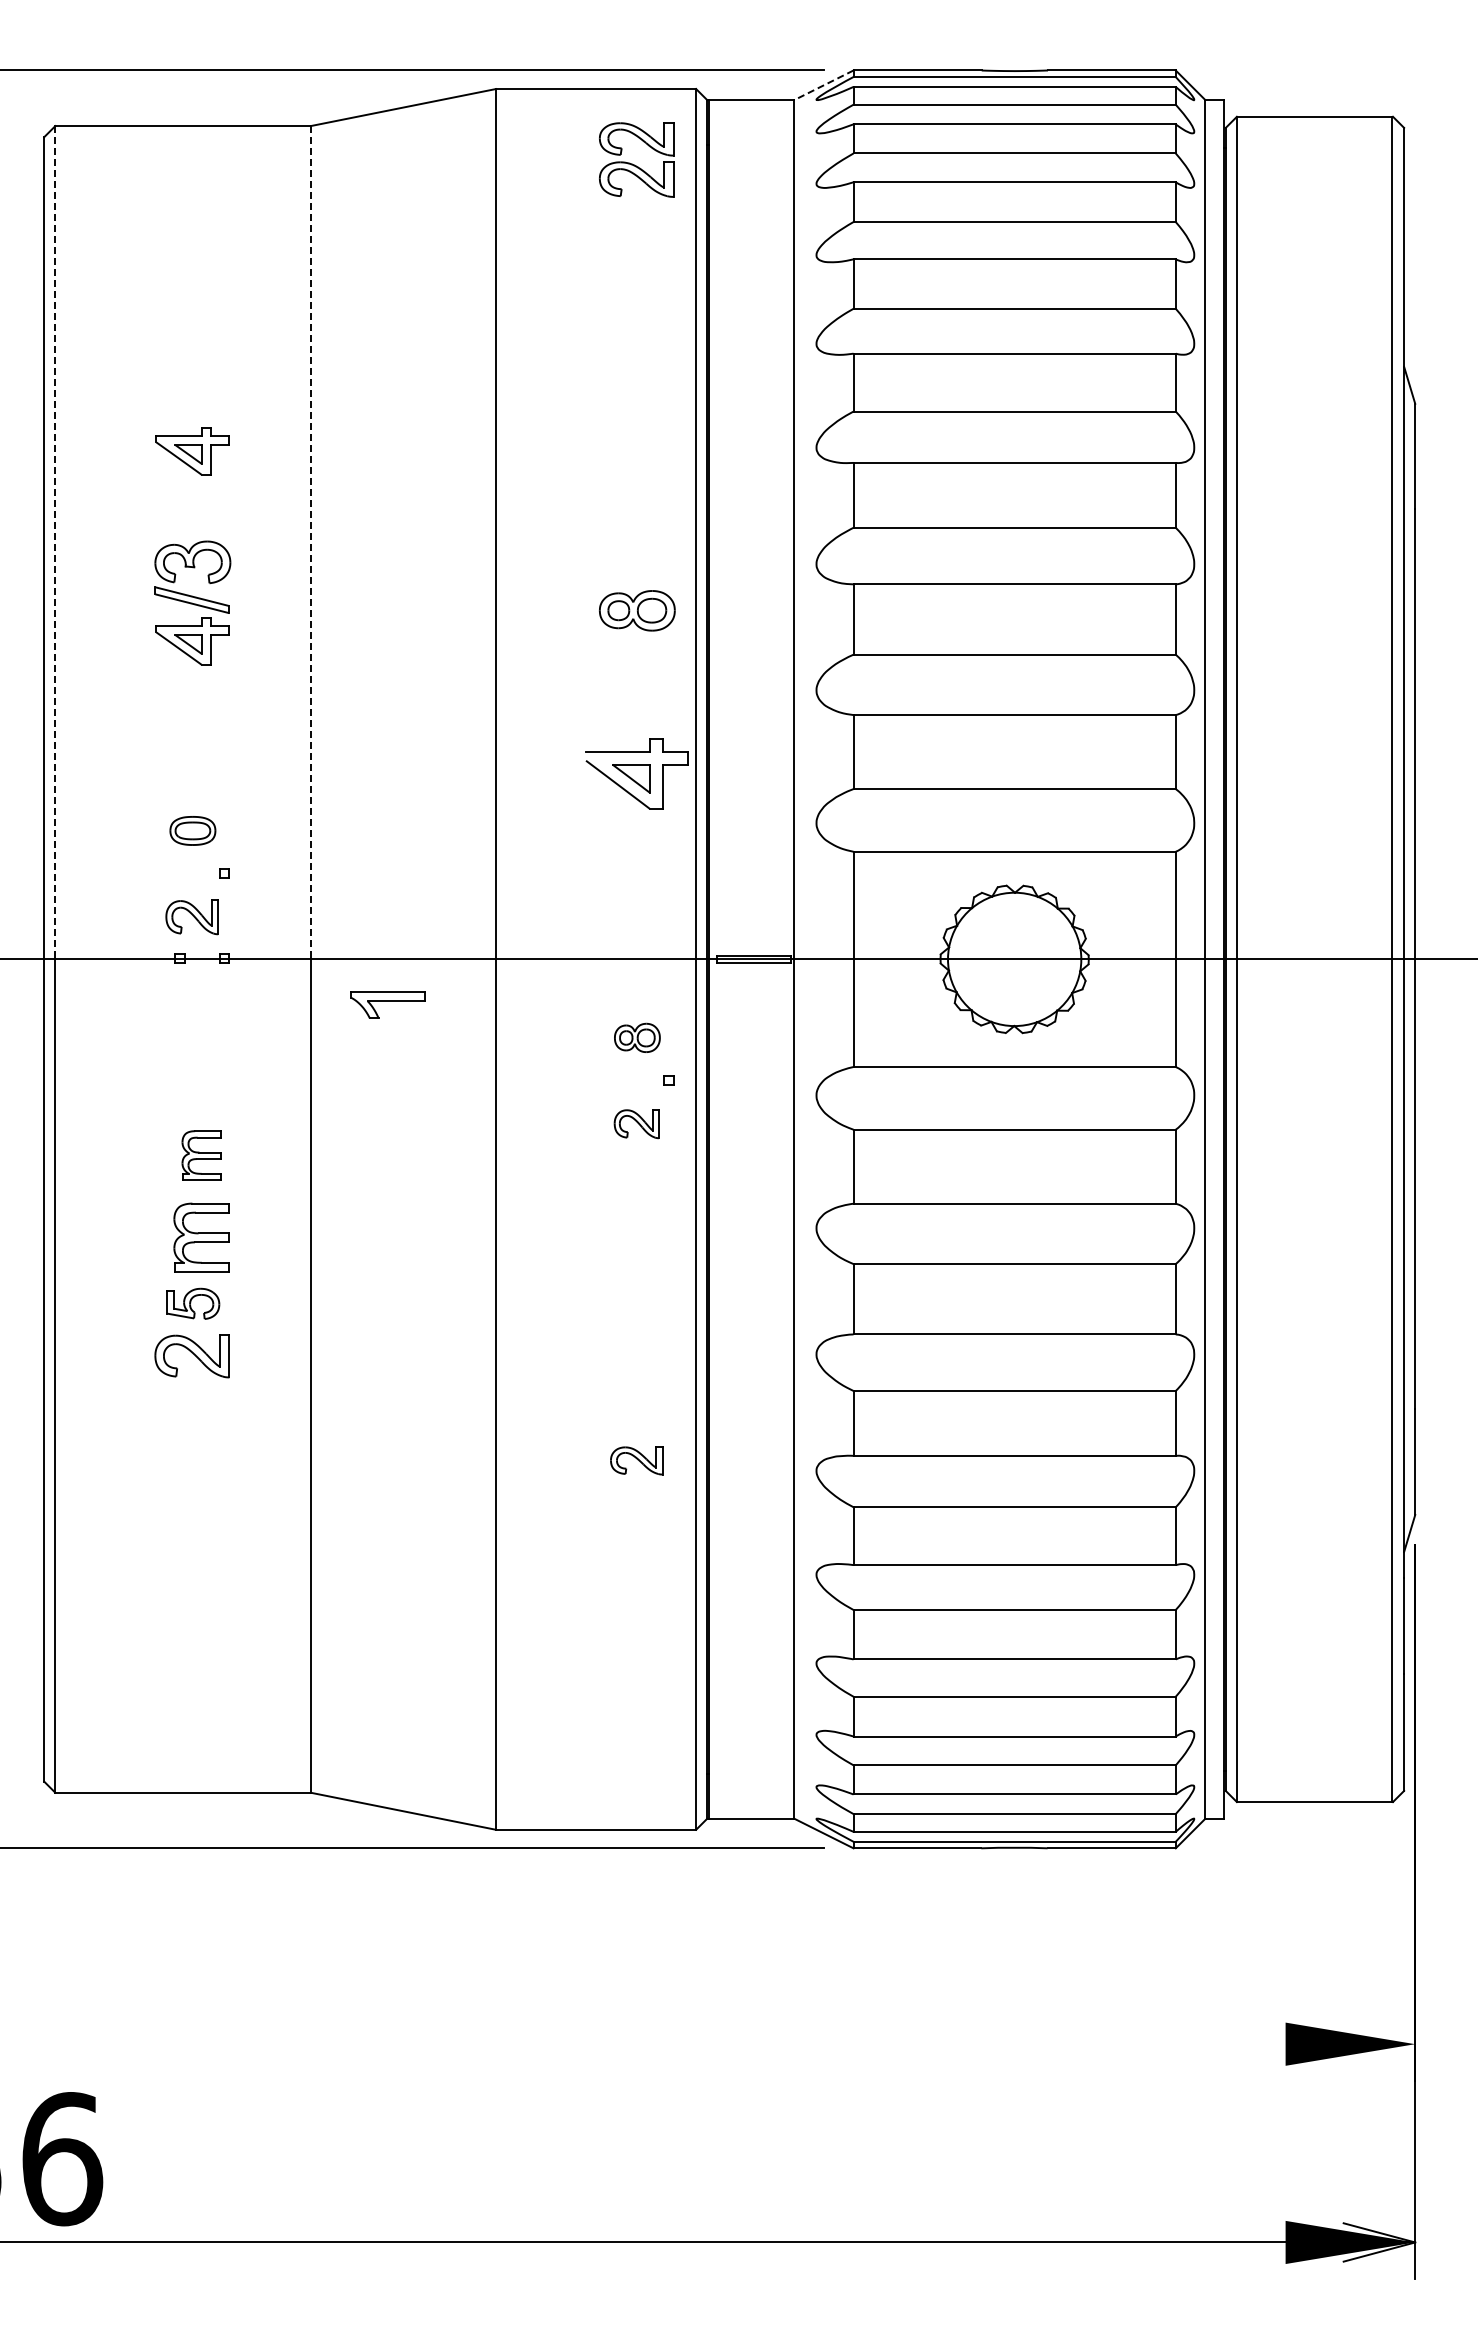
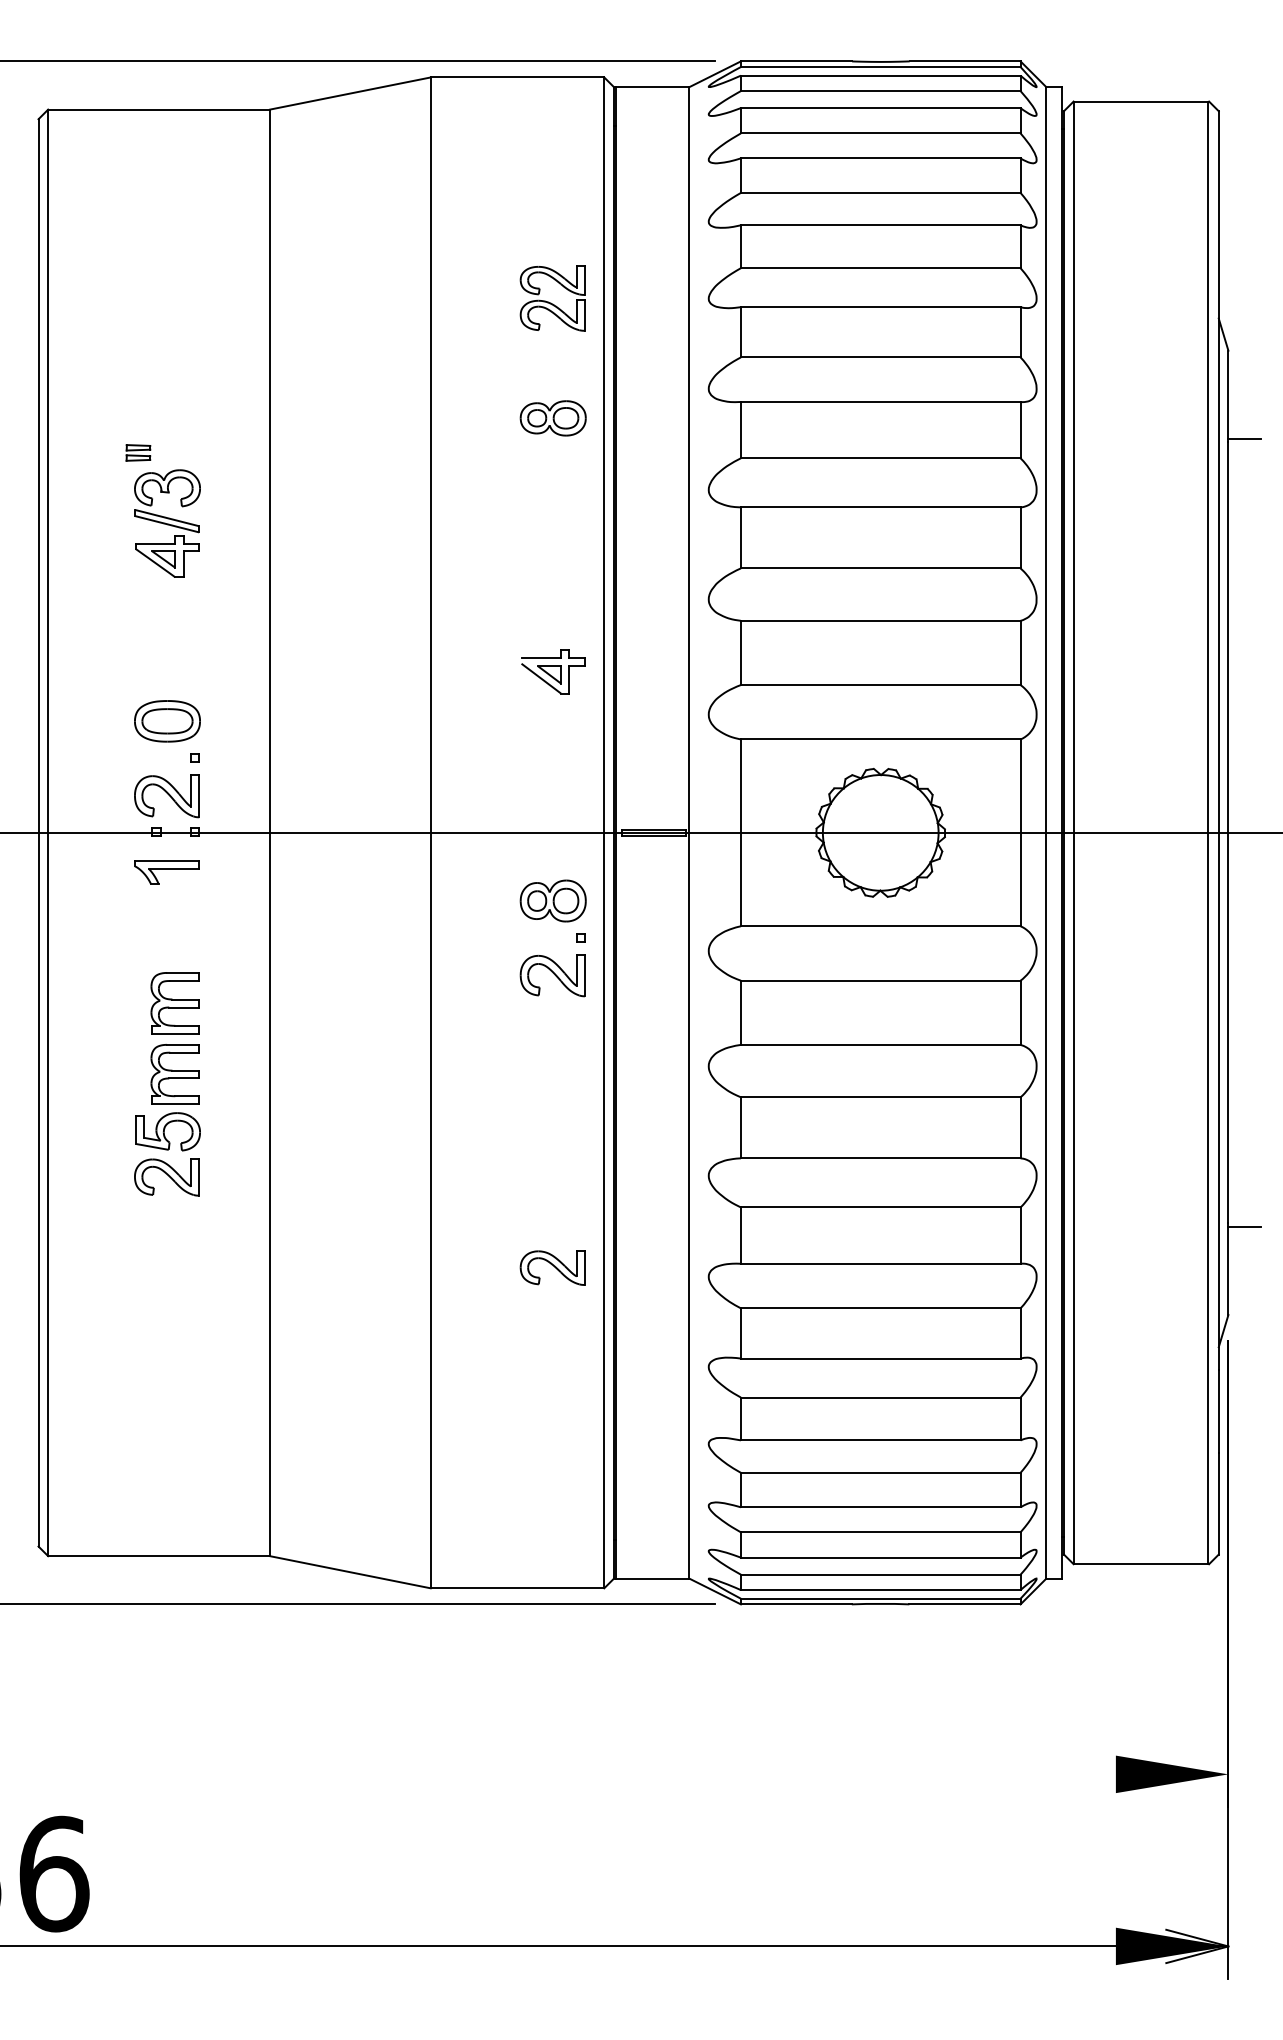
line: (823, 85) -> (714, 74), dashed -> solid
part: (636, 159) -> (552, 298), moved
part: (192, 451) -> (167, 392), removed
line: (1433, 505) -> (1244, 438), added
part: (158, 521) -> (137, 452), added
line: (55, 542) -> (48, 471), dashed -> solid
line: (310, 542) -> (269, 471), dashed -> solid
part: (637, 610) -> (553, 418), moved
part: (637, 773) -> (553, 671), size x0.71
part: (192, 830) -> (167, 721), size x1.67
part: (191, 917) -> (166, 796), size x1.43
part: (387, 1004) -> (166, 872), moved
part: (637, 1037) -> (553, 900), size x1.67
part: (636, 1123) -> (552, 975), size x1.67
part: (201, 1155) -> (175, 1003), size x1.43
part: (193, 1303) -> (168, 1131), size x1.43
line: (1433, 1413) -> (1244, 1226), added
part: (636, 1460) -> (552, 1267), size x1.43

